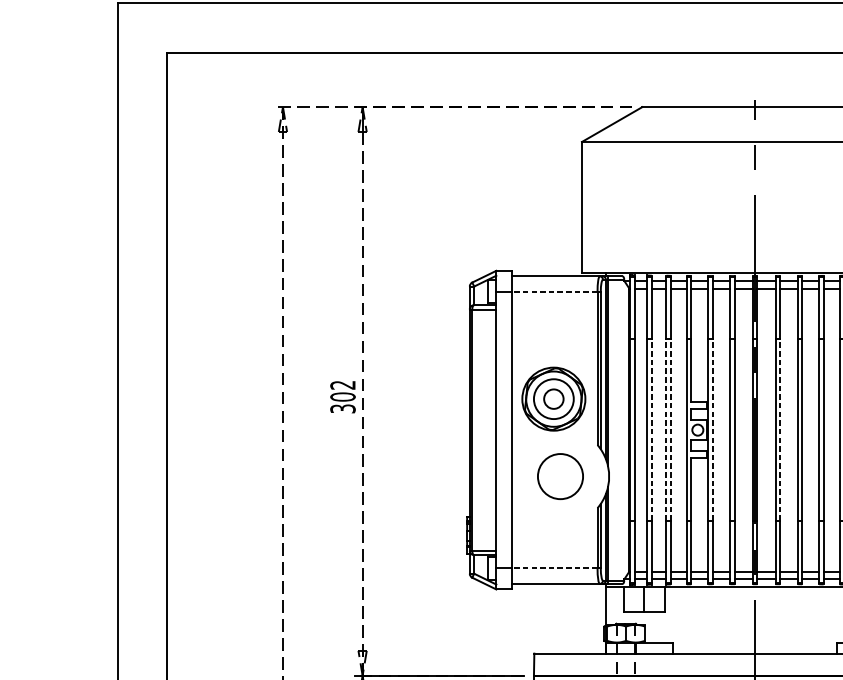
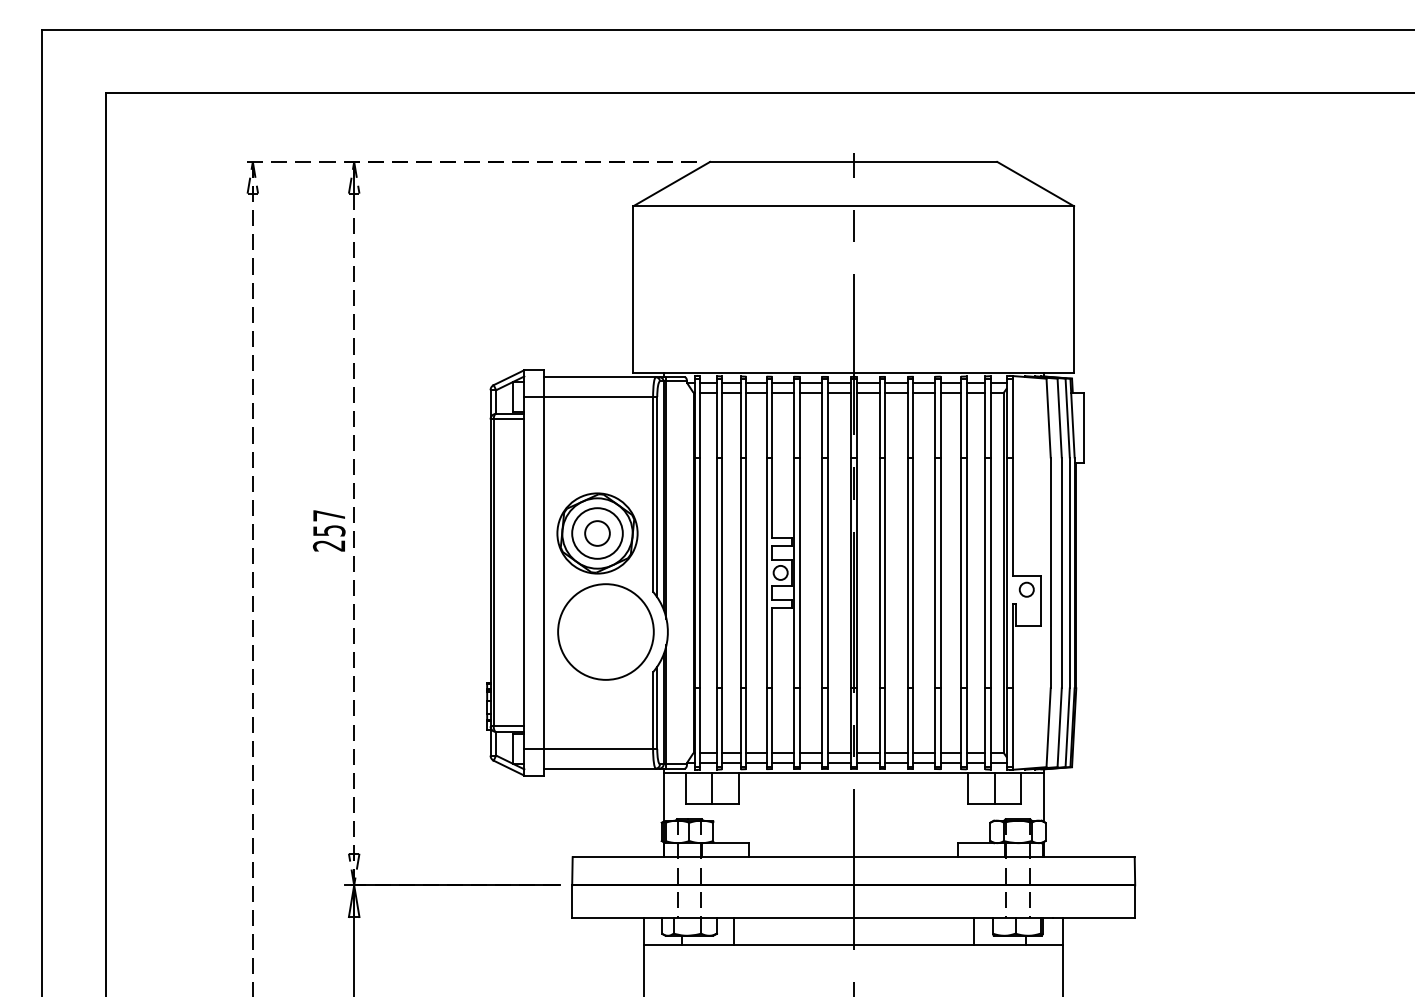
line: (554, 291) -> (598, 396), dashed -> solid
text: (342, 396) -> (328, 530), 302 -> 257
line: (652, 429) -> (722, 572), dashed -> solid
line: (666, 429) -> (740, 572), dashed -> solid
line: (670, 429) -> (746, 572), dashed -> solid
line: (712, 429) -> (799, 572), dashed -> solid
line: (780, 429) -> (885, 572), dashed -> solid
circle: (560, 476) -> (605, 631), size x1.67
line: (554, 568) -> (598, 748), dashed -> solid

